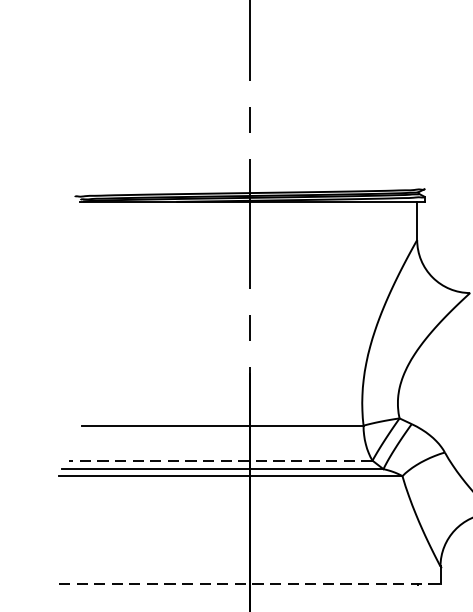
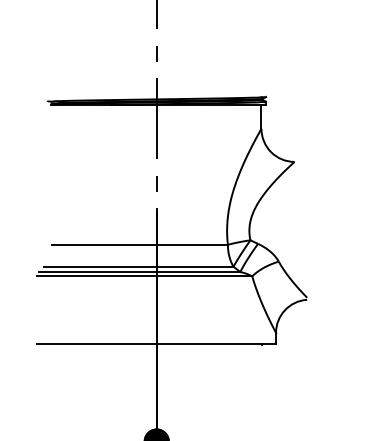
line: (220, 460) -> (138, 266), dashed -> solid
line: (250, 585) -> (157, 344), dashed -> solid

